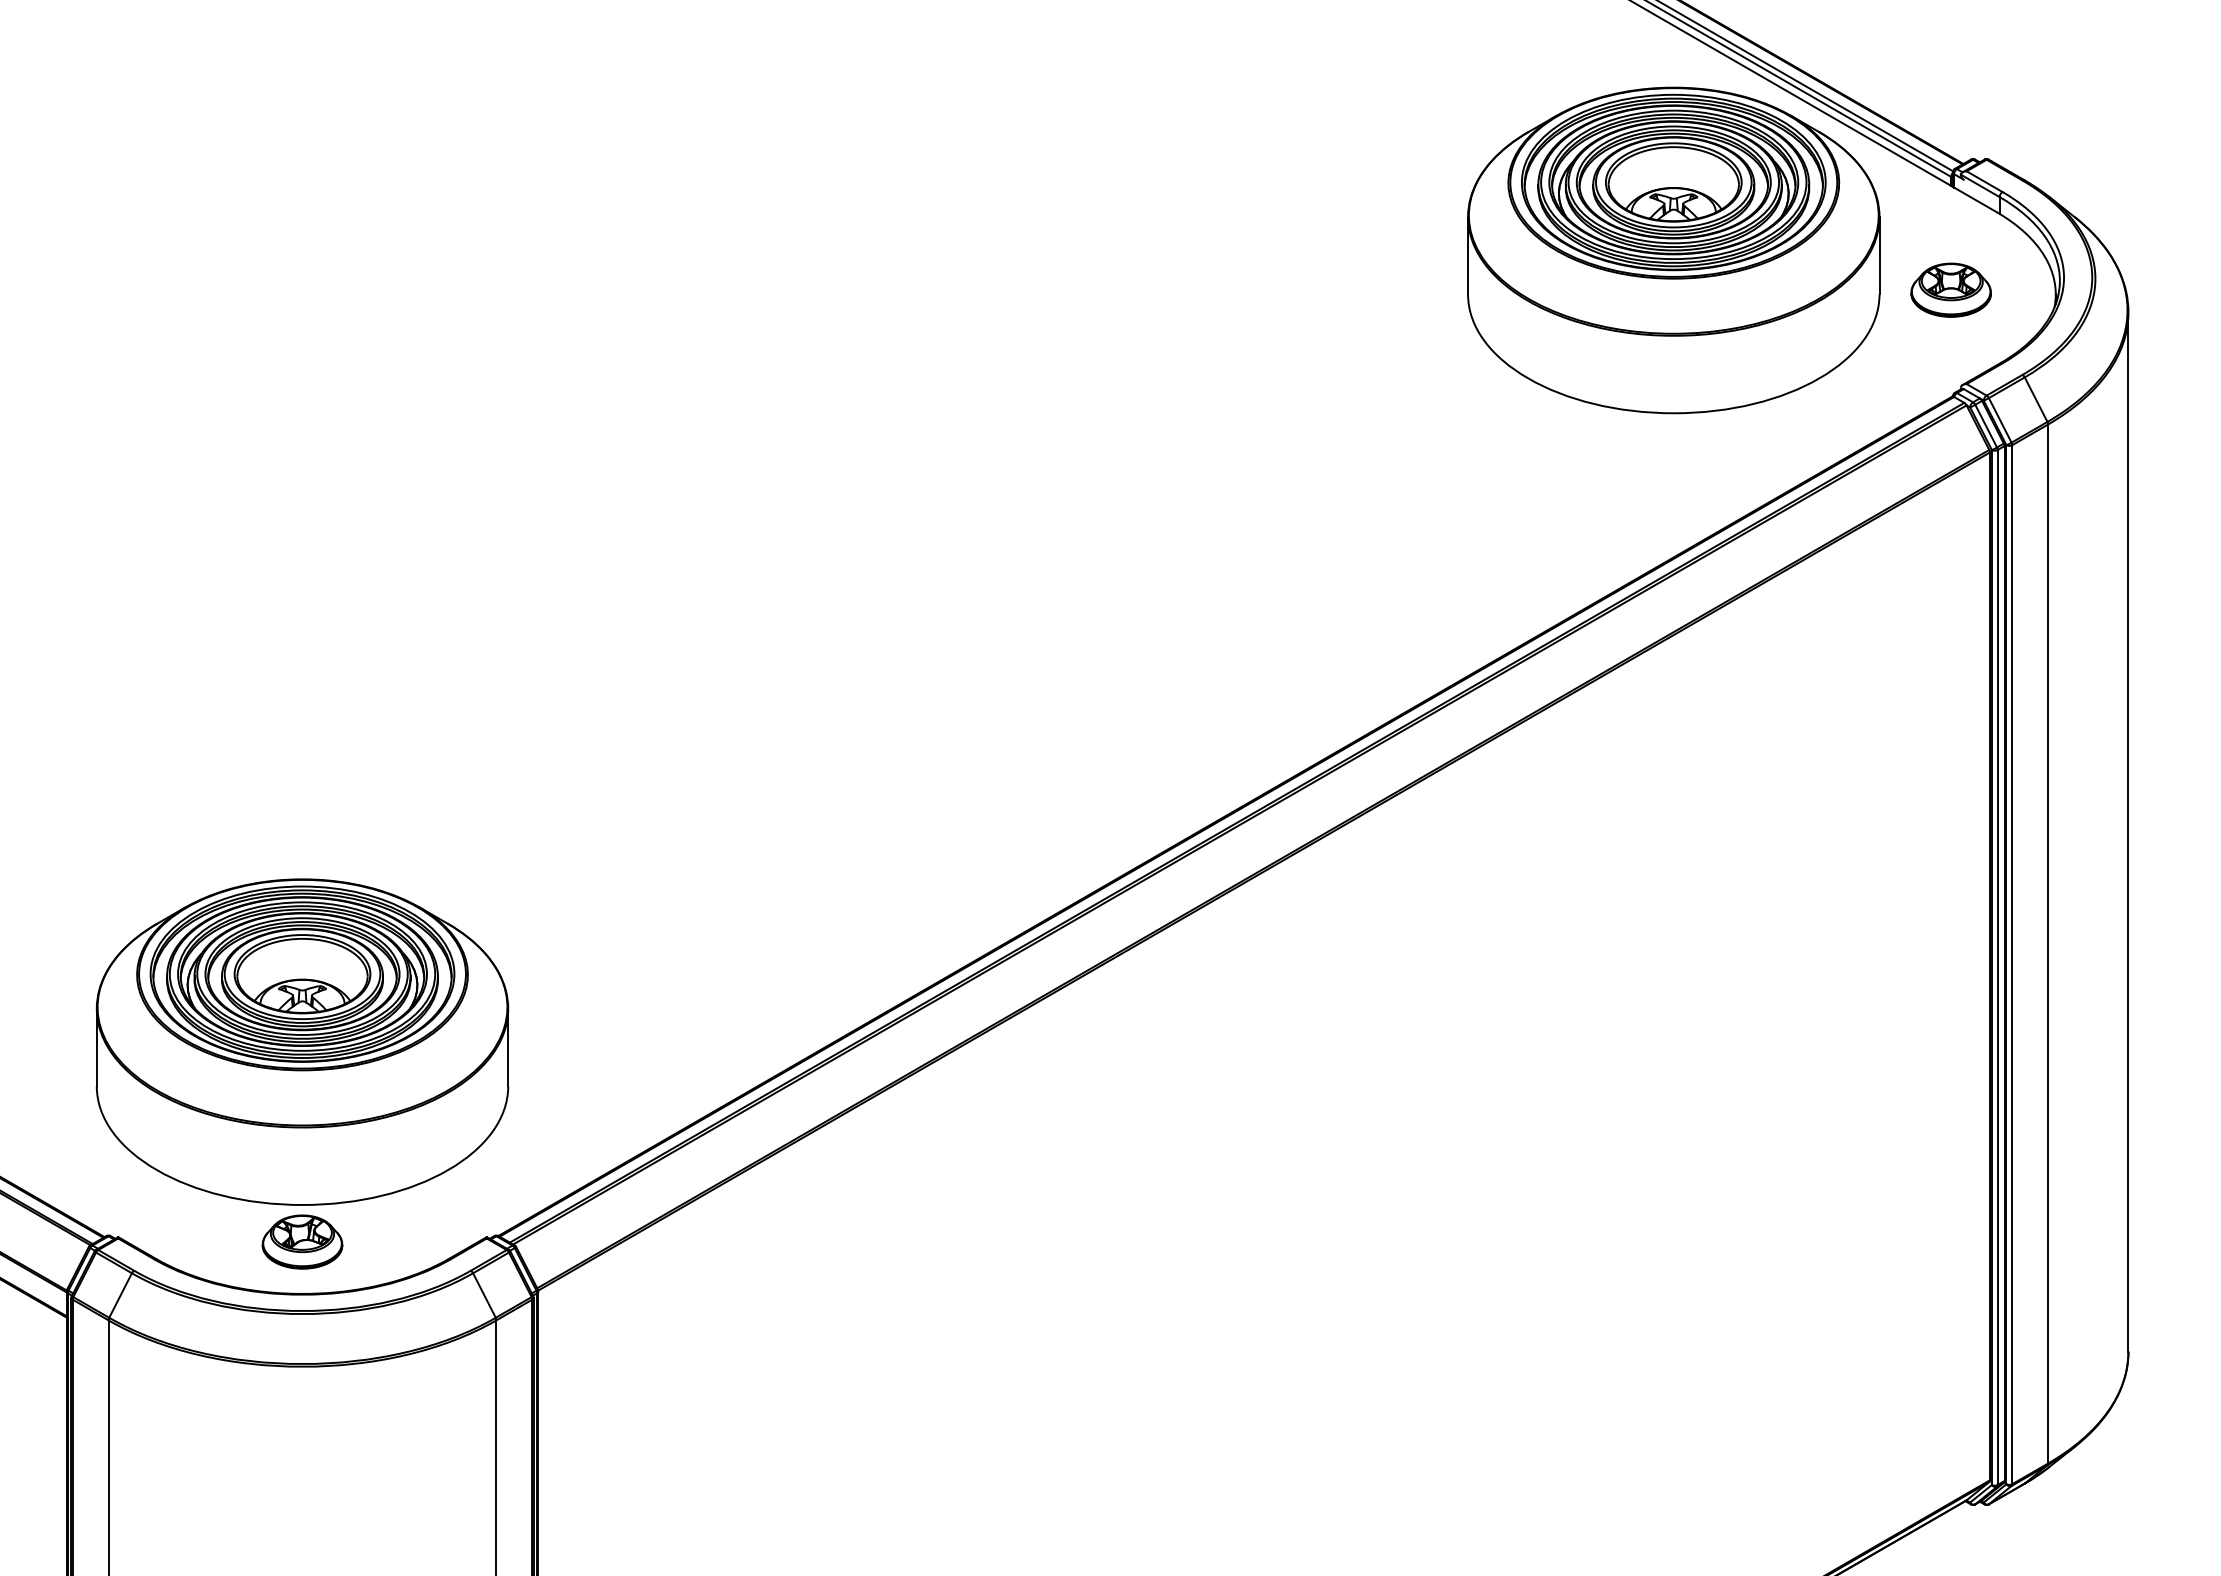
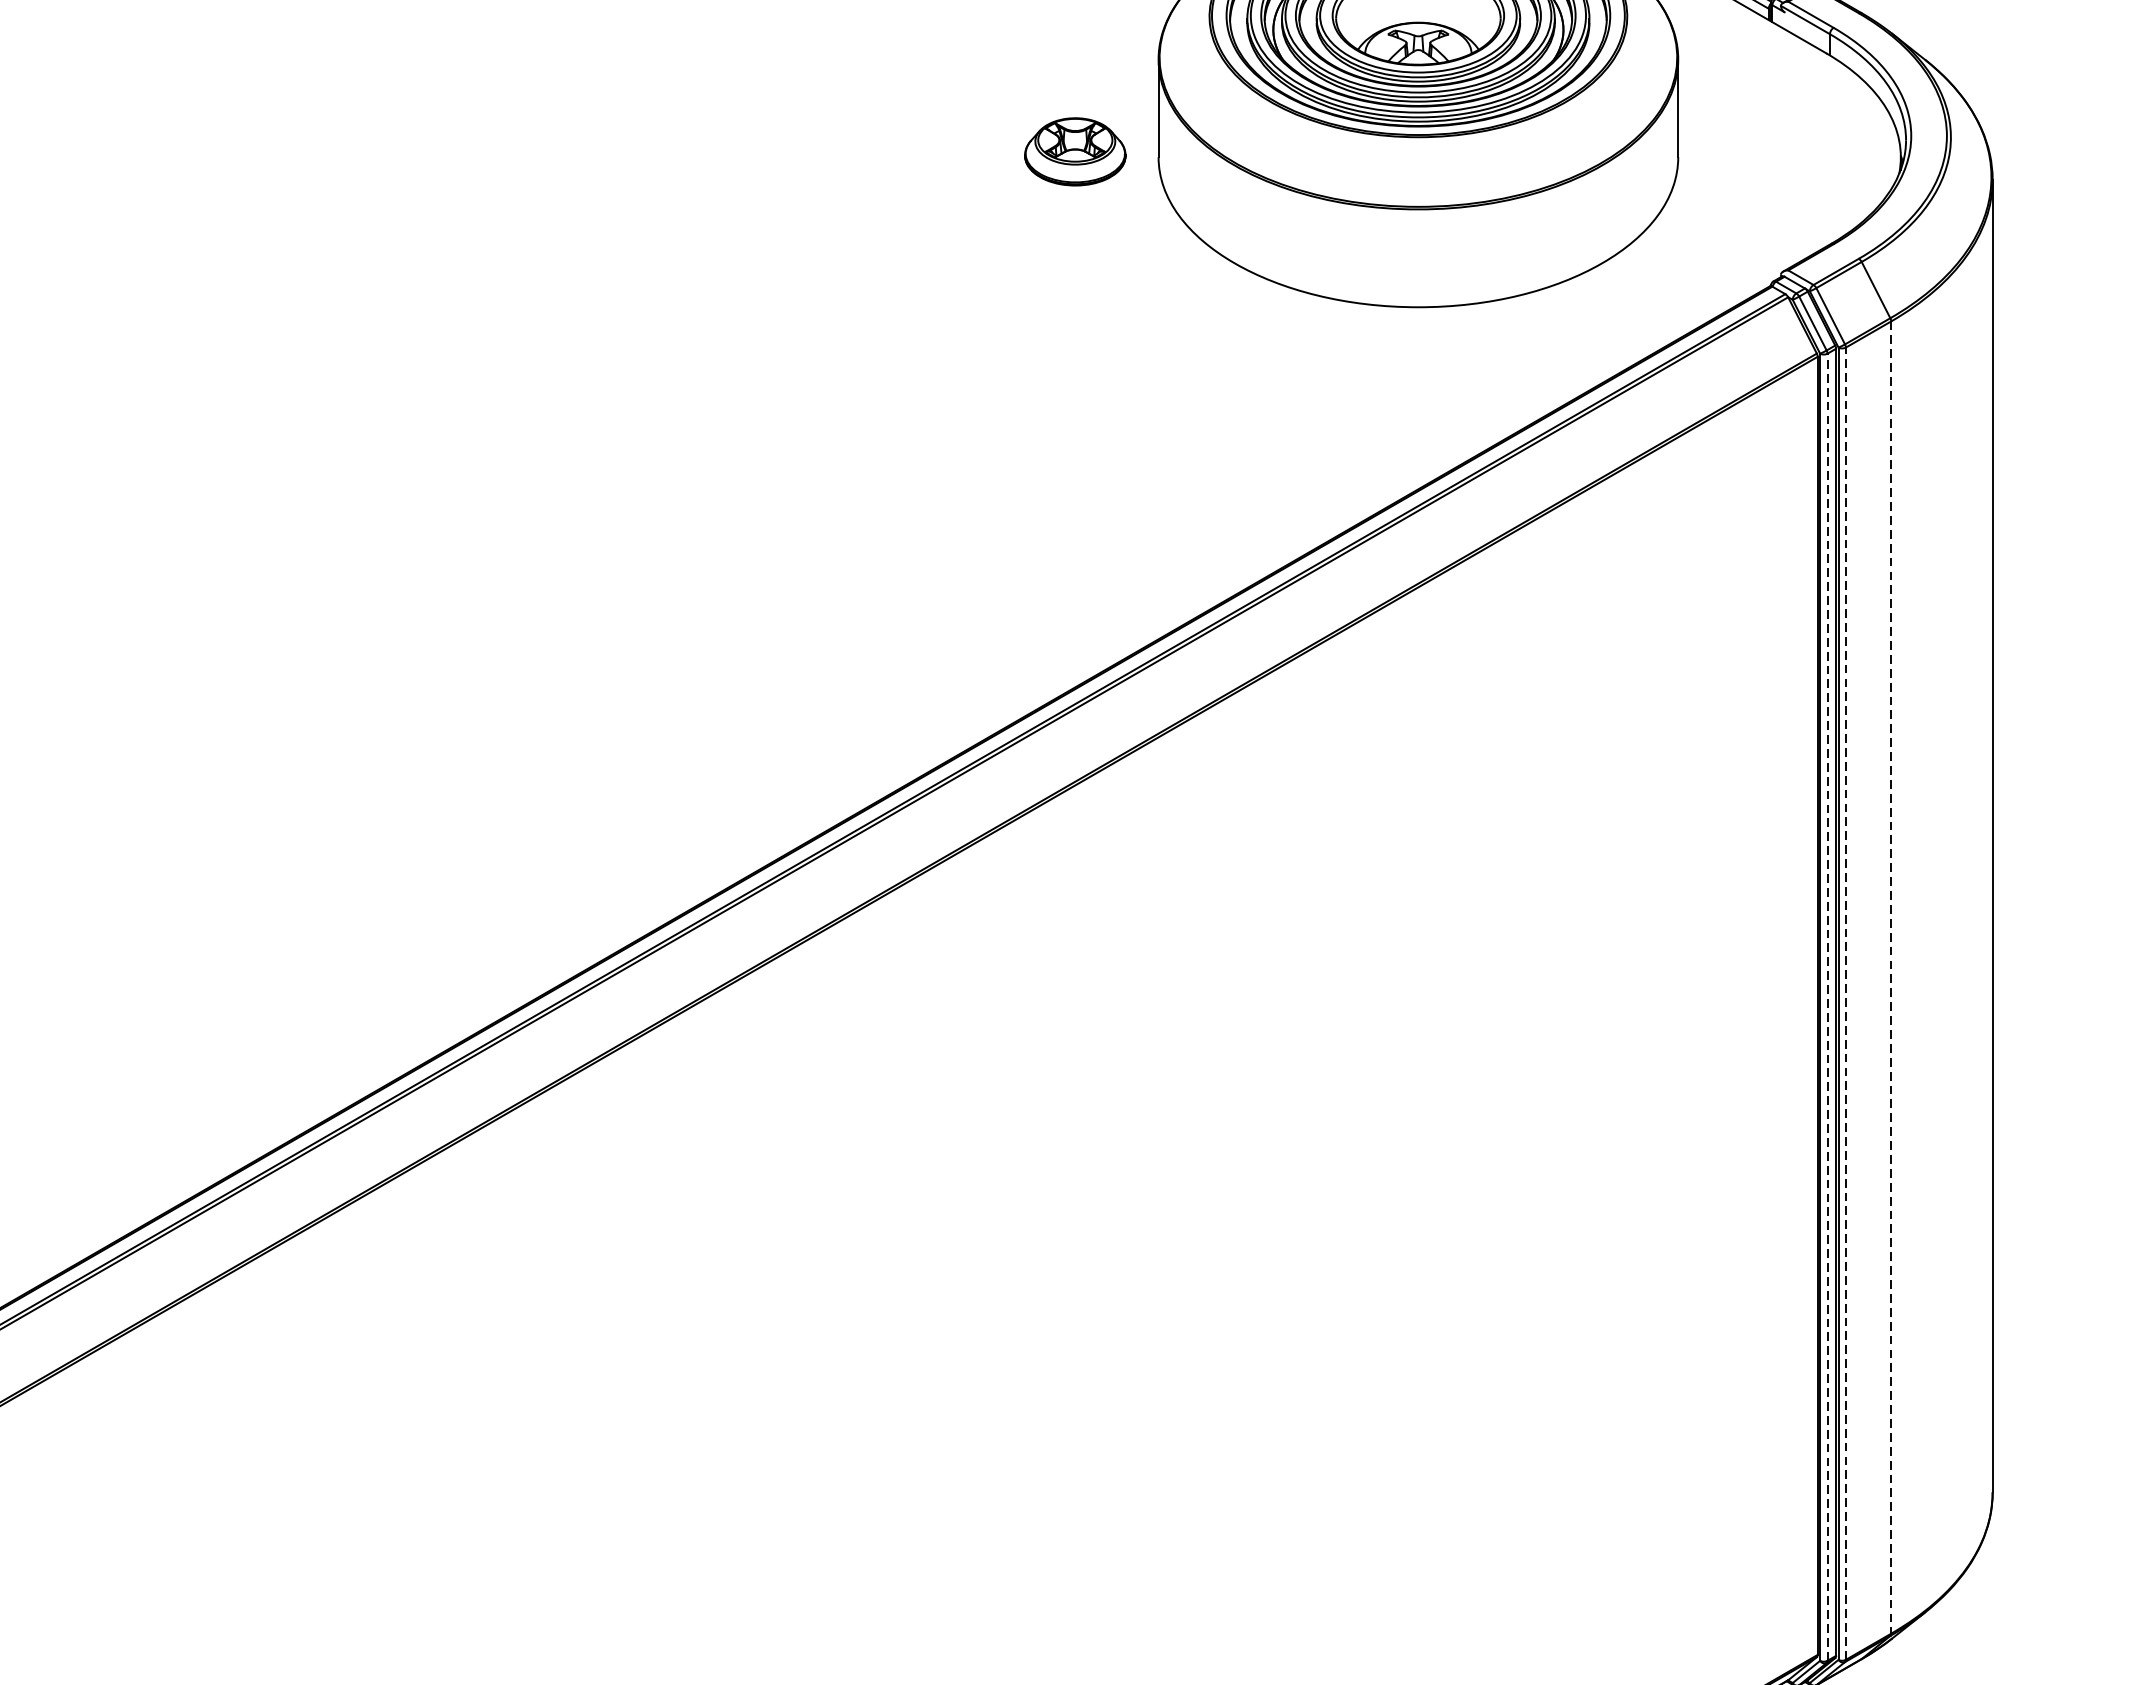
part: (1950, 289) -> (1074, 150), moved
line: (2048, 944) -> (1891, 978), solid -> dashed
line: (2012, 964) -> (1846, 1003), solid -> dashed
line: (1997, 967) -> (1827, 1007), solid -> dashed

